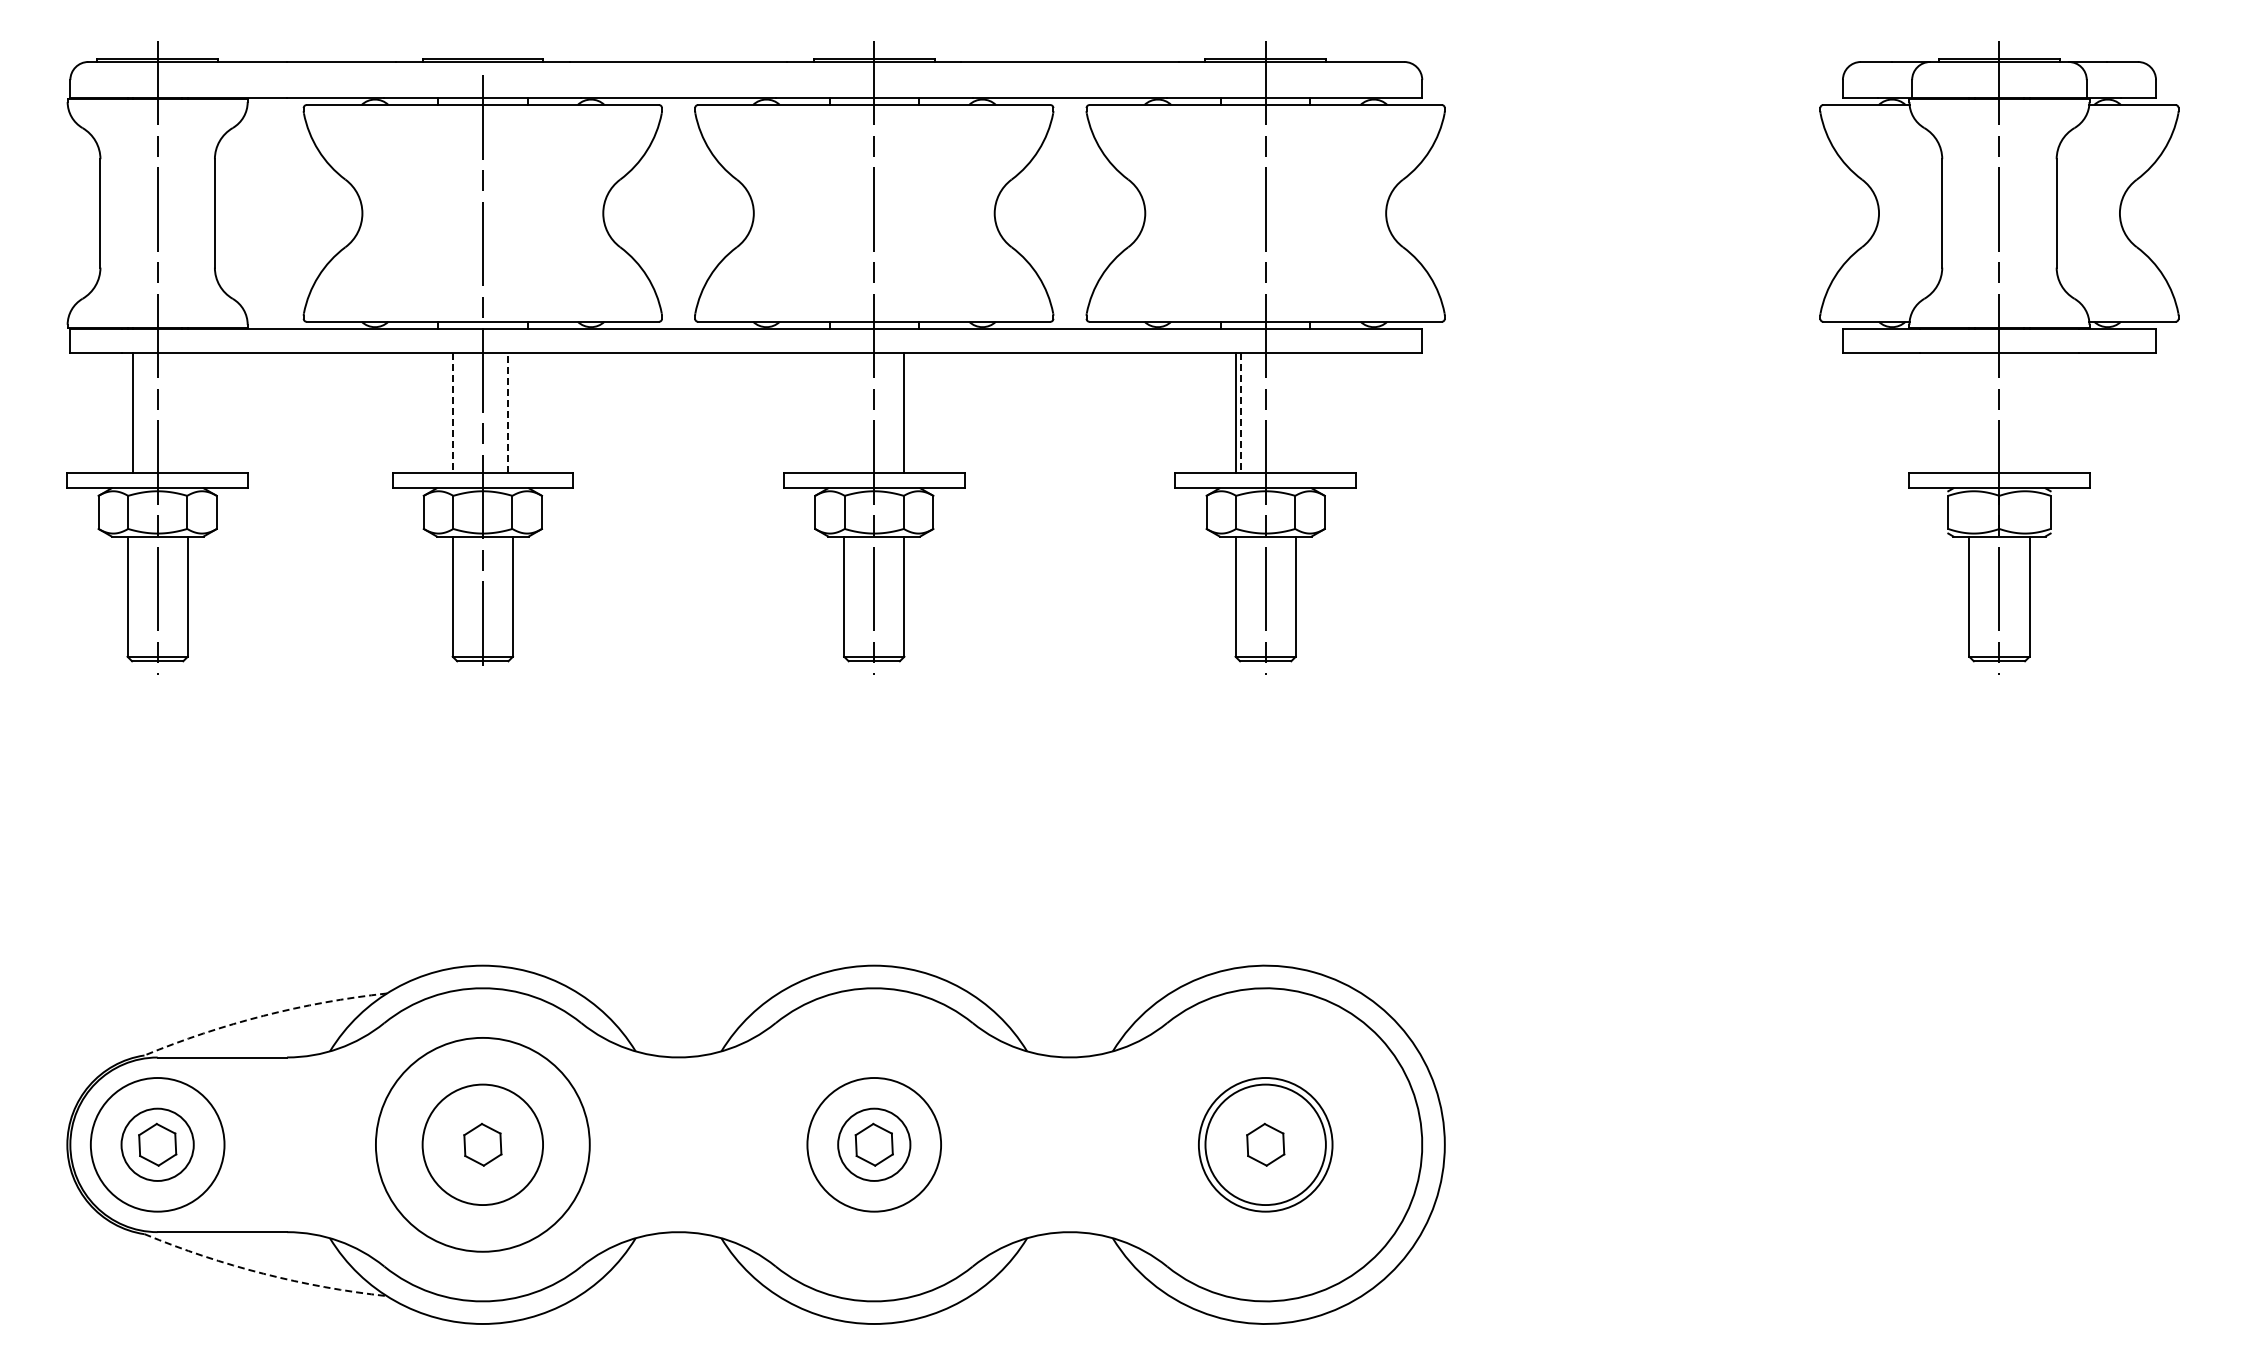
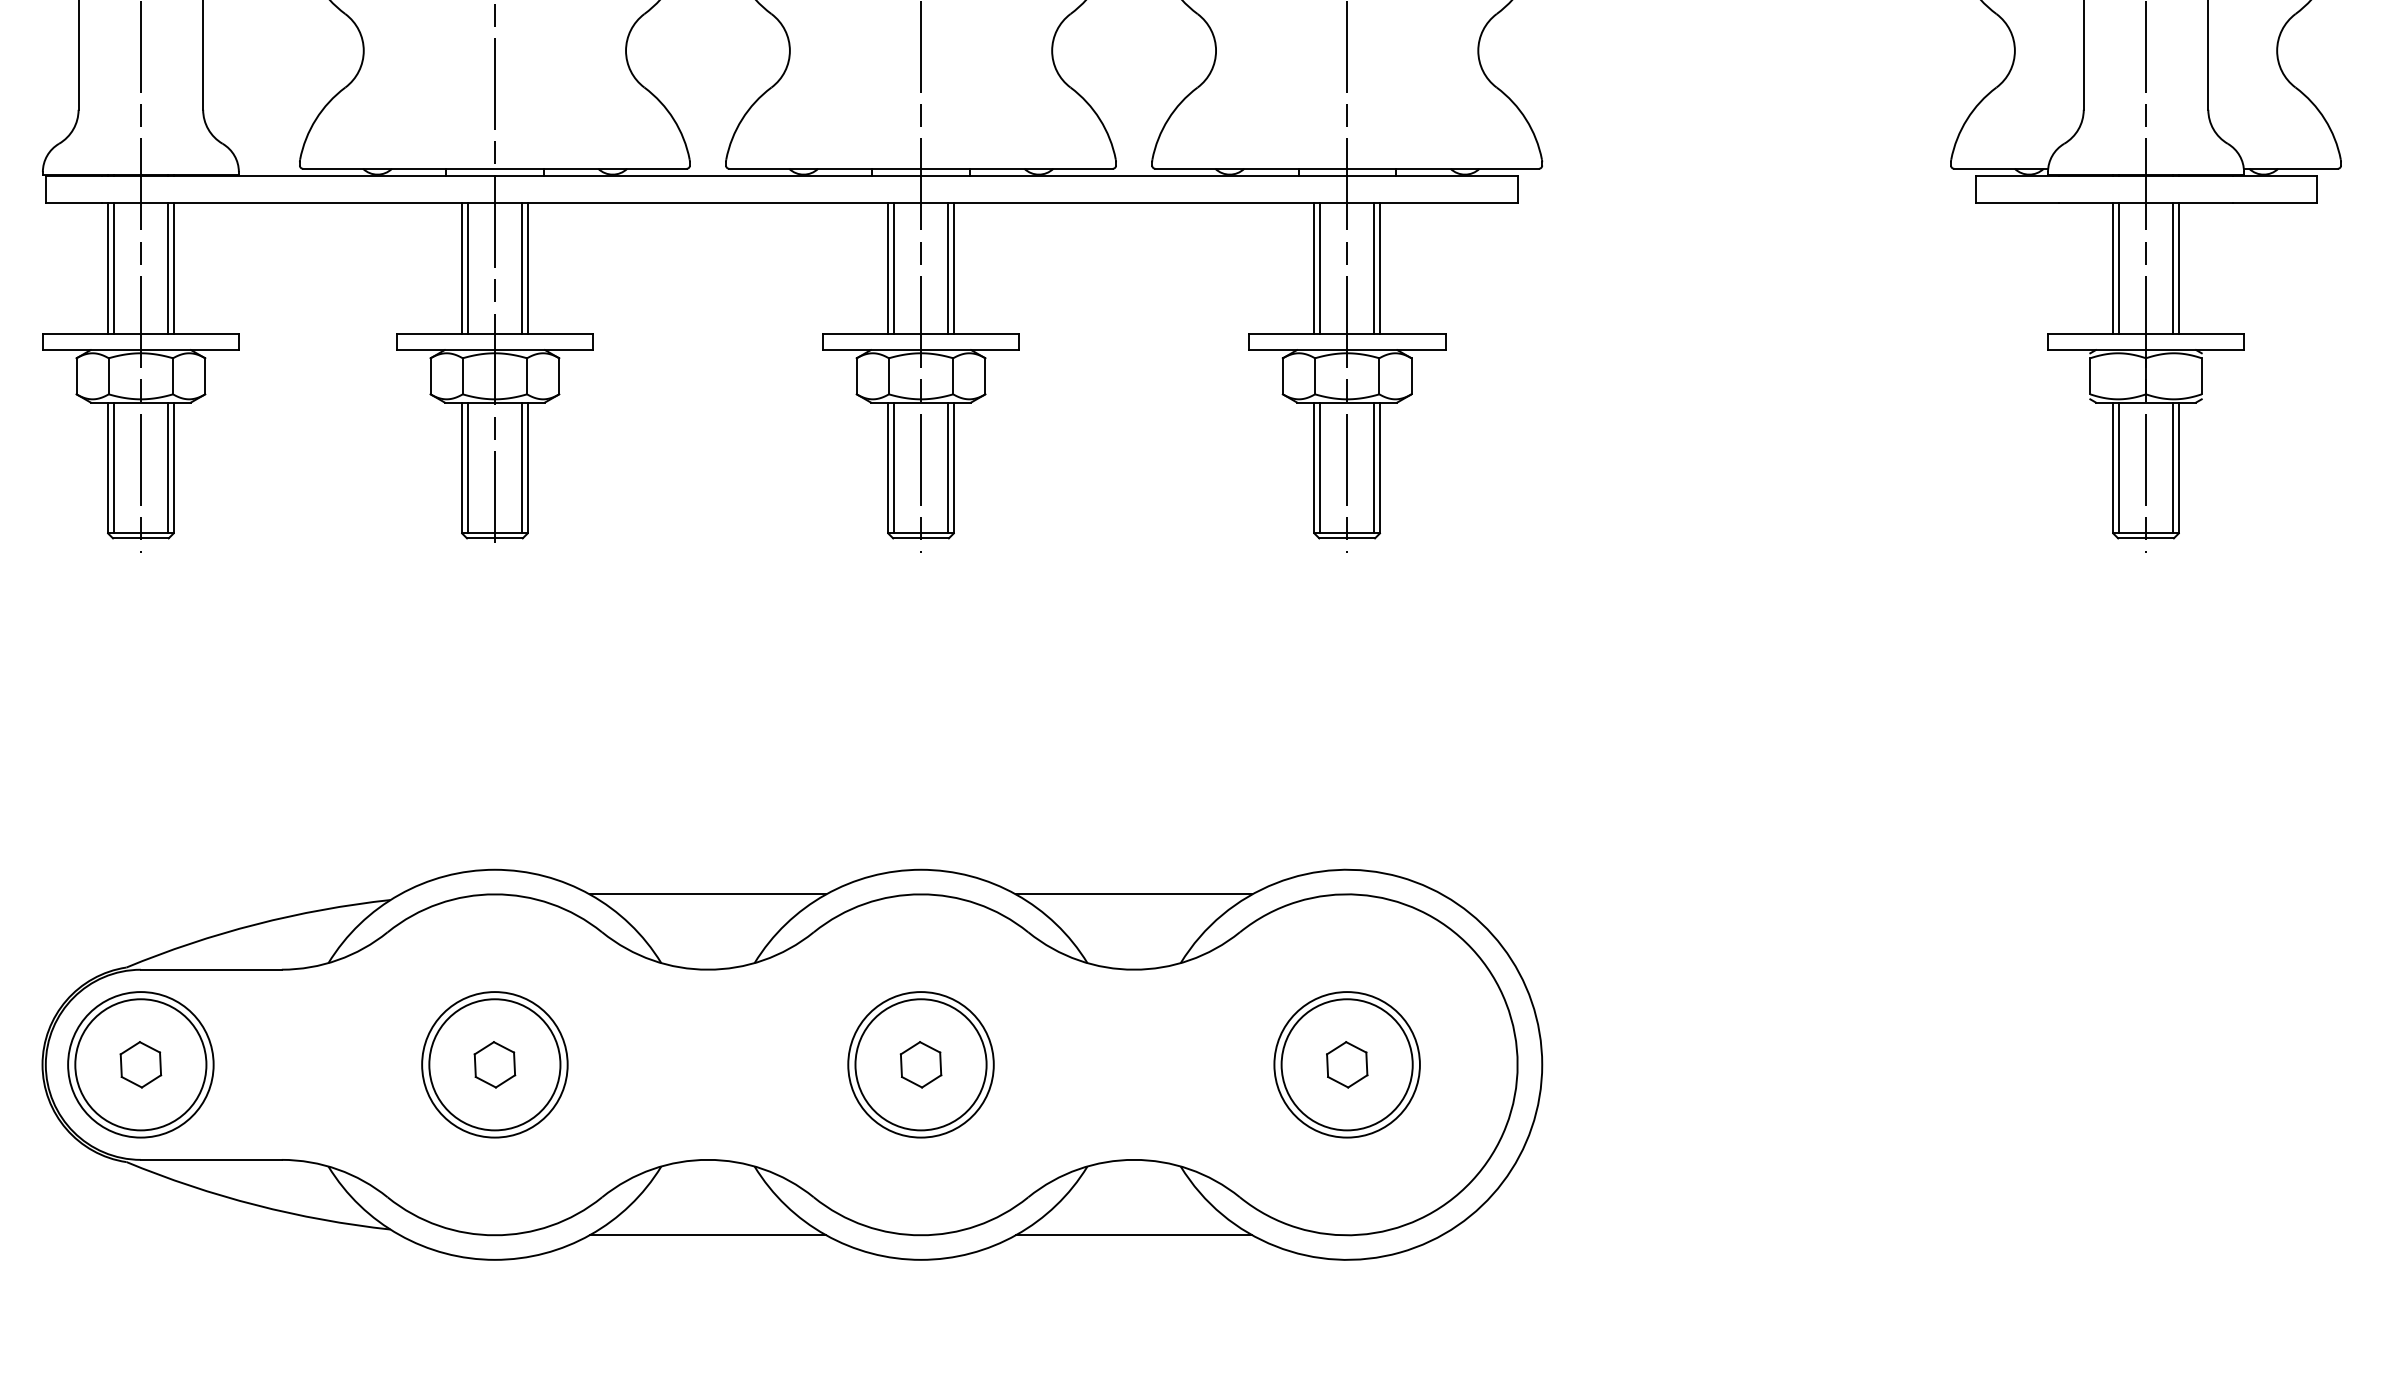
line: (127, 412) -> (108, 267), added
line: (182, 412) -> (167, 267), added
line: (187, 412) -> (173, 267), added
line: (458, 412) -> (468, 267), added
line: (507, 412) -> (521, 267), dashed -> solid
line: (512, 412) -> (527, 267), added
line: (844, 412) -> (888, 267), added
line: (849, 412) -> (894, 267), added
line: (899, 412) -> (948, 267), added
line: (1290, 412) -> (1374, 267), added
line: (1295, 412) -> (1379, 267), added
line: (1969, 412) -> (2113, 267), added
line: (1974, 412) -> (2118, 267), added
line: (2024, 412) -> (2173, 267), added
line: (2029, 412) -> (2178, 267), added
line: (452, 413) -> (461, 268), dashed -> solid
line: (1241, 413) -> (1320, 268), dashed -> solid
line: (132, 596) -> (113, 467), added
line: (182, 596) -> (167, 467), added
line: (458, 596) -> (468, 467), added
line: (507, 596) -> (521, 467), added
line: (849, 596) -> (894, 467), added
line: (899, 596) -> (948, 467), added
line: (1241, 596) -> (1320, 467), added
line: (1290, 596) -> (1374, 467), added
line: (1974, 596) -> (2118, 467), added
line: (2024, 596) -> (2173, 467), added
line: (678, 988) -> (707, 894), added
line: (1069, 988) -> (1133, 894), added
arc: (263, 1015) -> (256, 924), dashed -> solid
circle: (157, 1144) -> (140, 1064), size x1.67
circle: (482, 1144) -> (494, 1064), size x0.62
circle: (874, 1144) -> (921, 1064), size x1.67
arc: (263, 1273) -> (256, 1204), dashed -> solid
line: (678, 1301) -> (707, 1235), added
line: (1069, 1301) -> (1133, 1235), added

